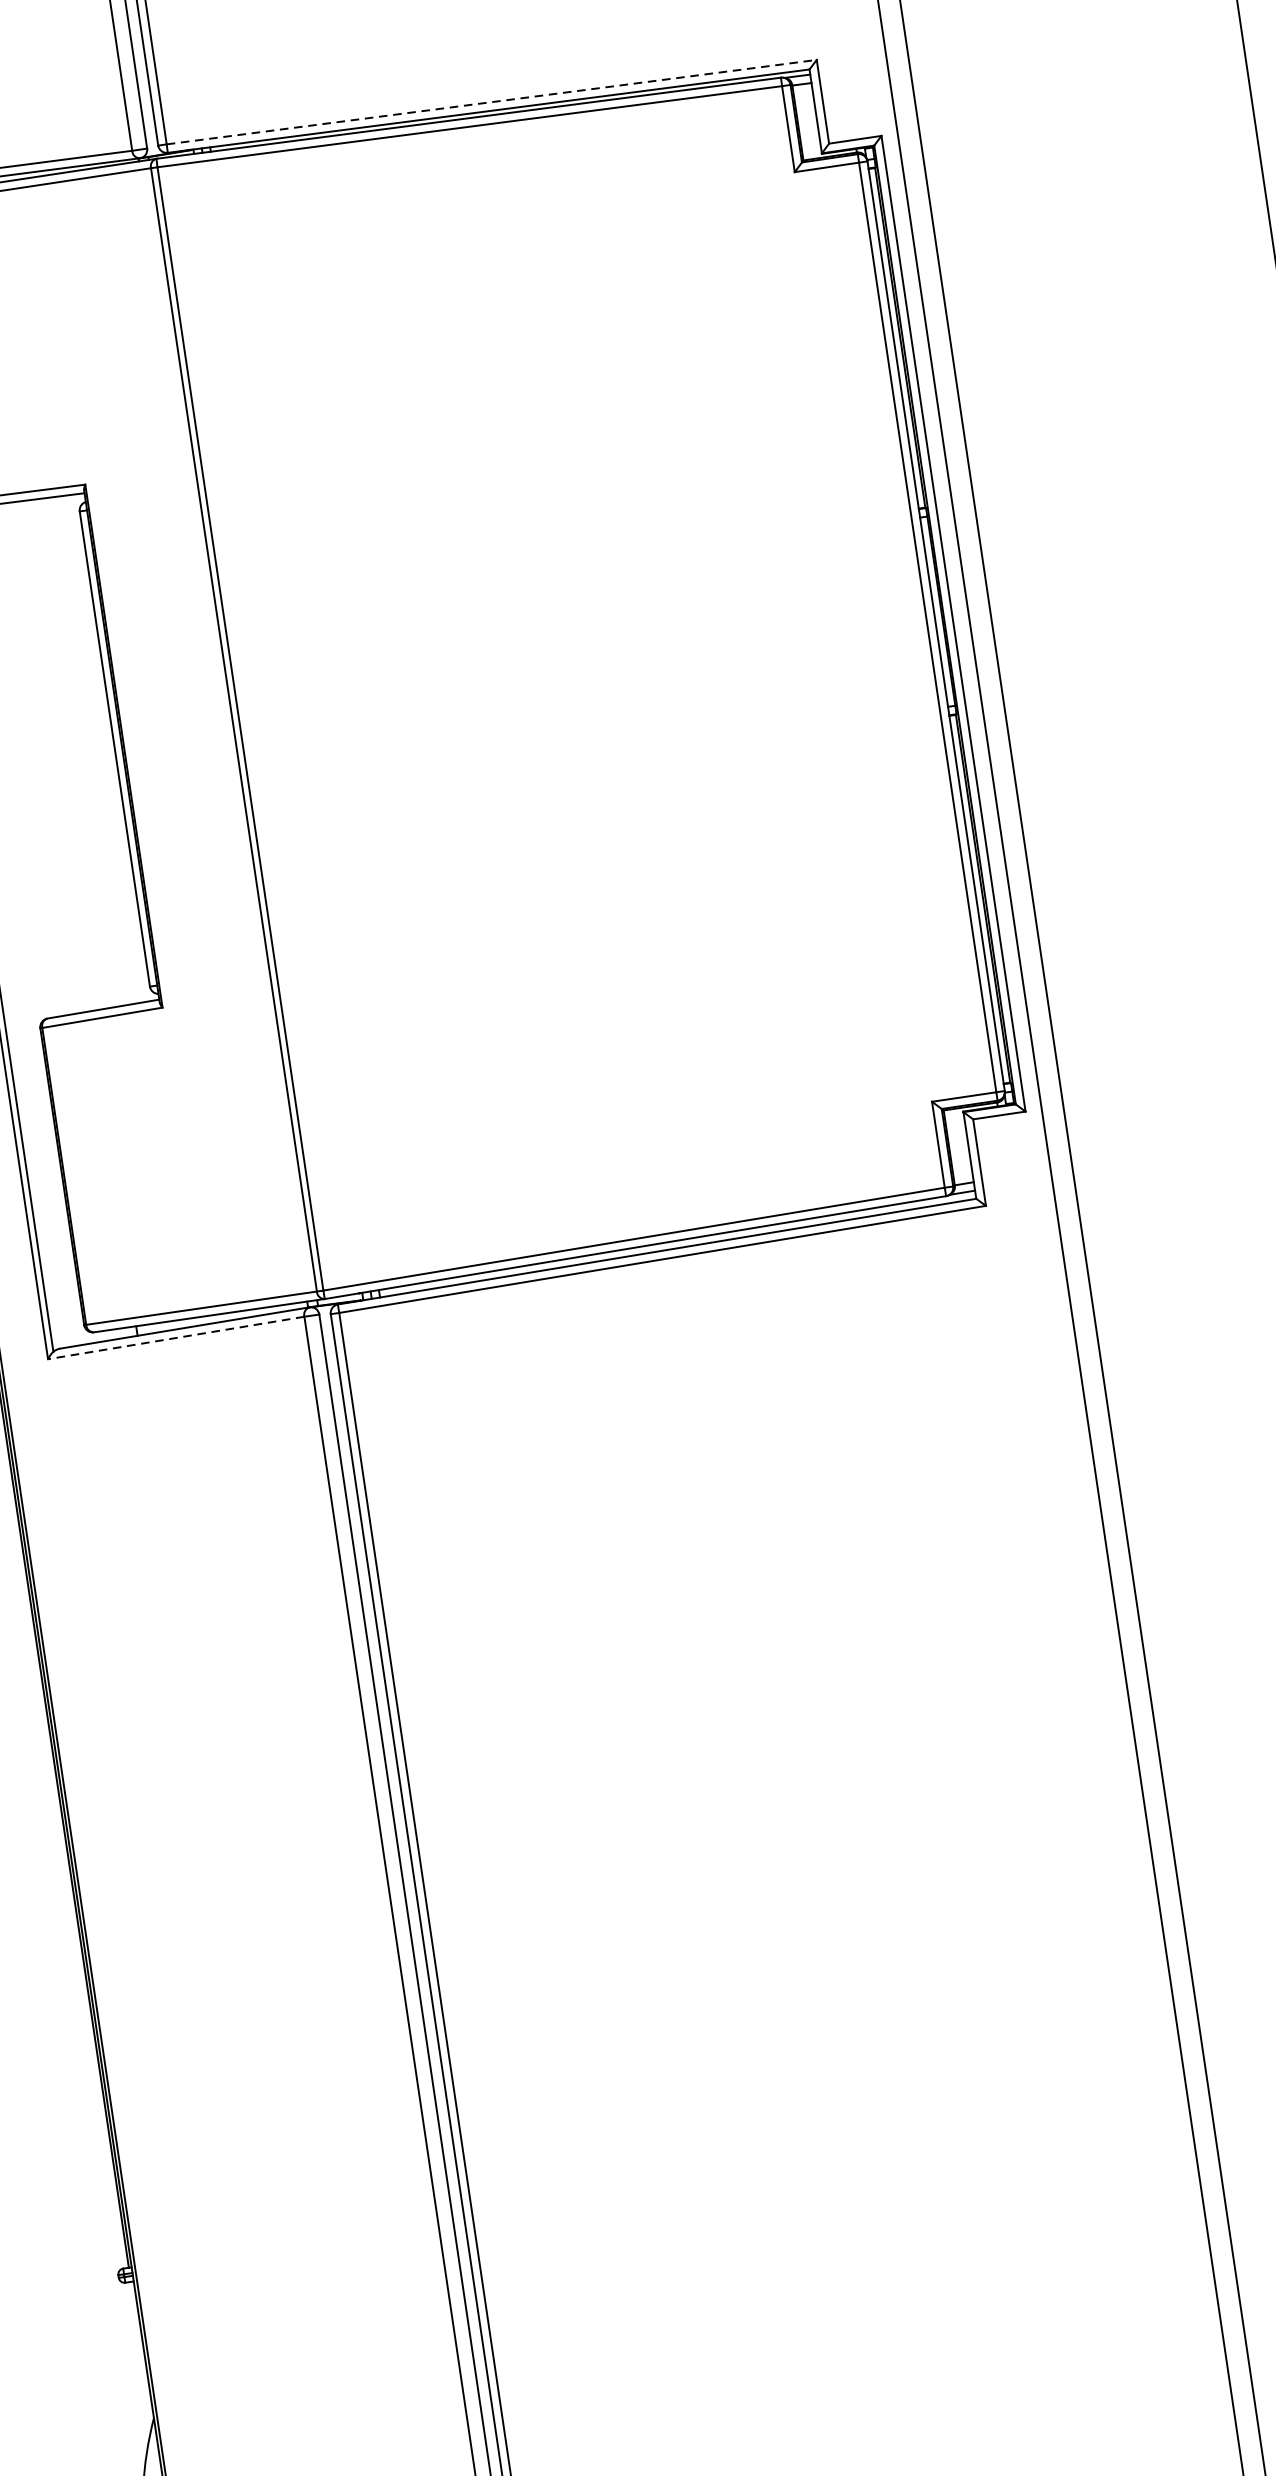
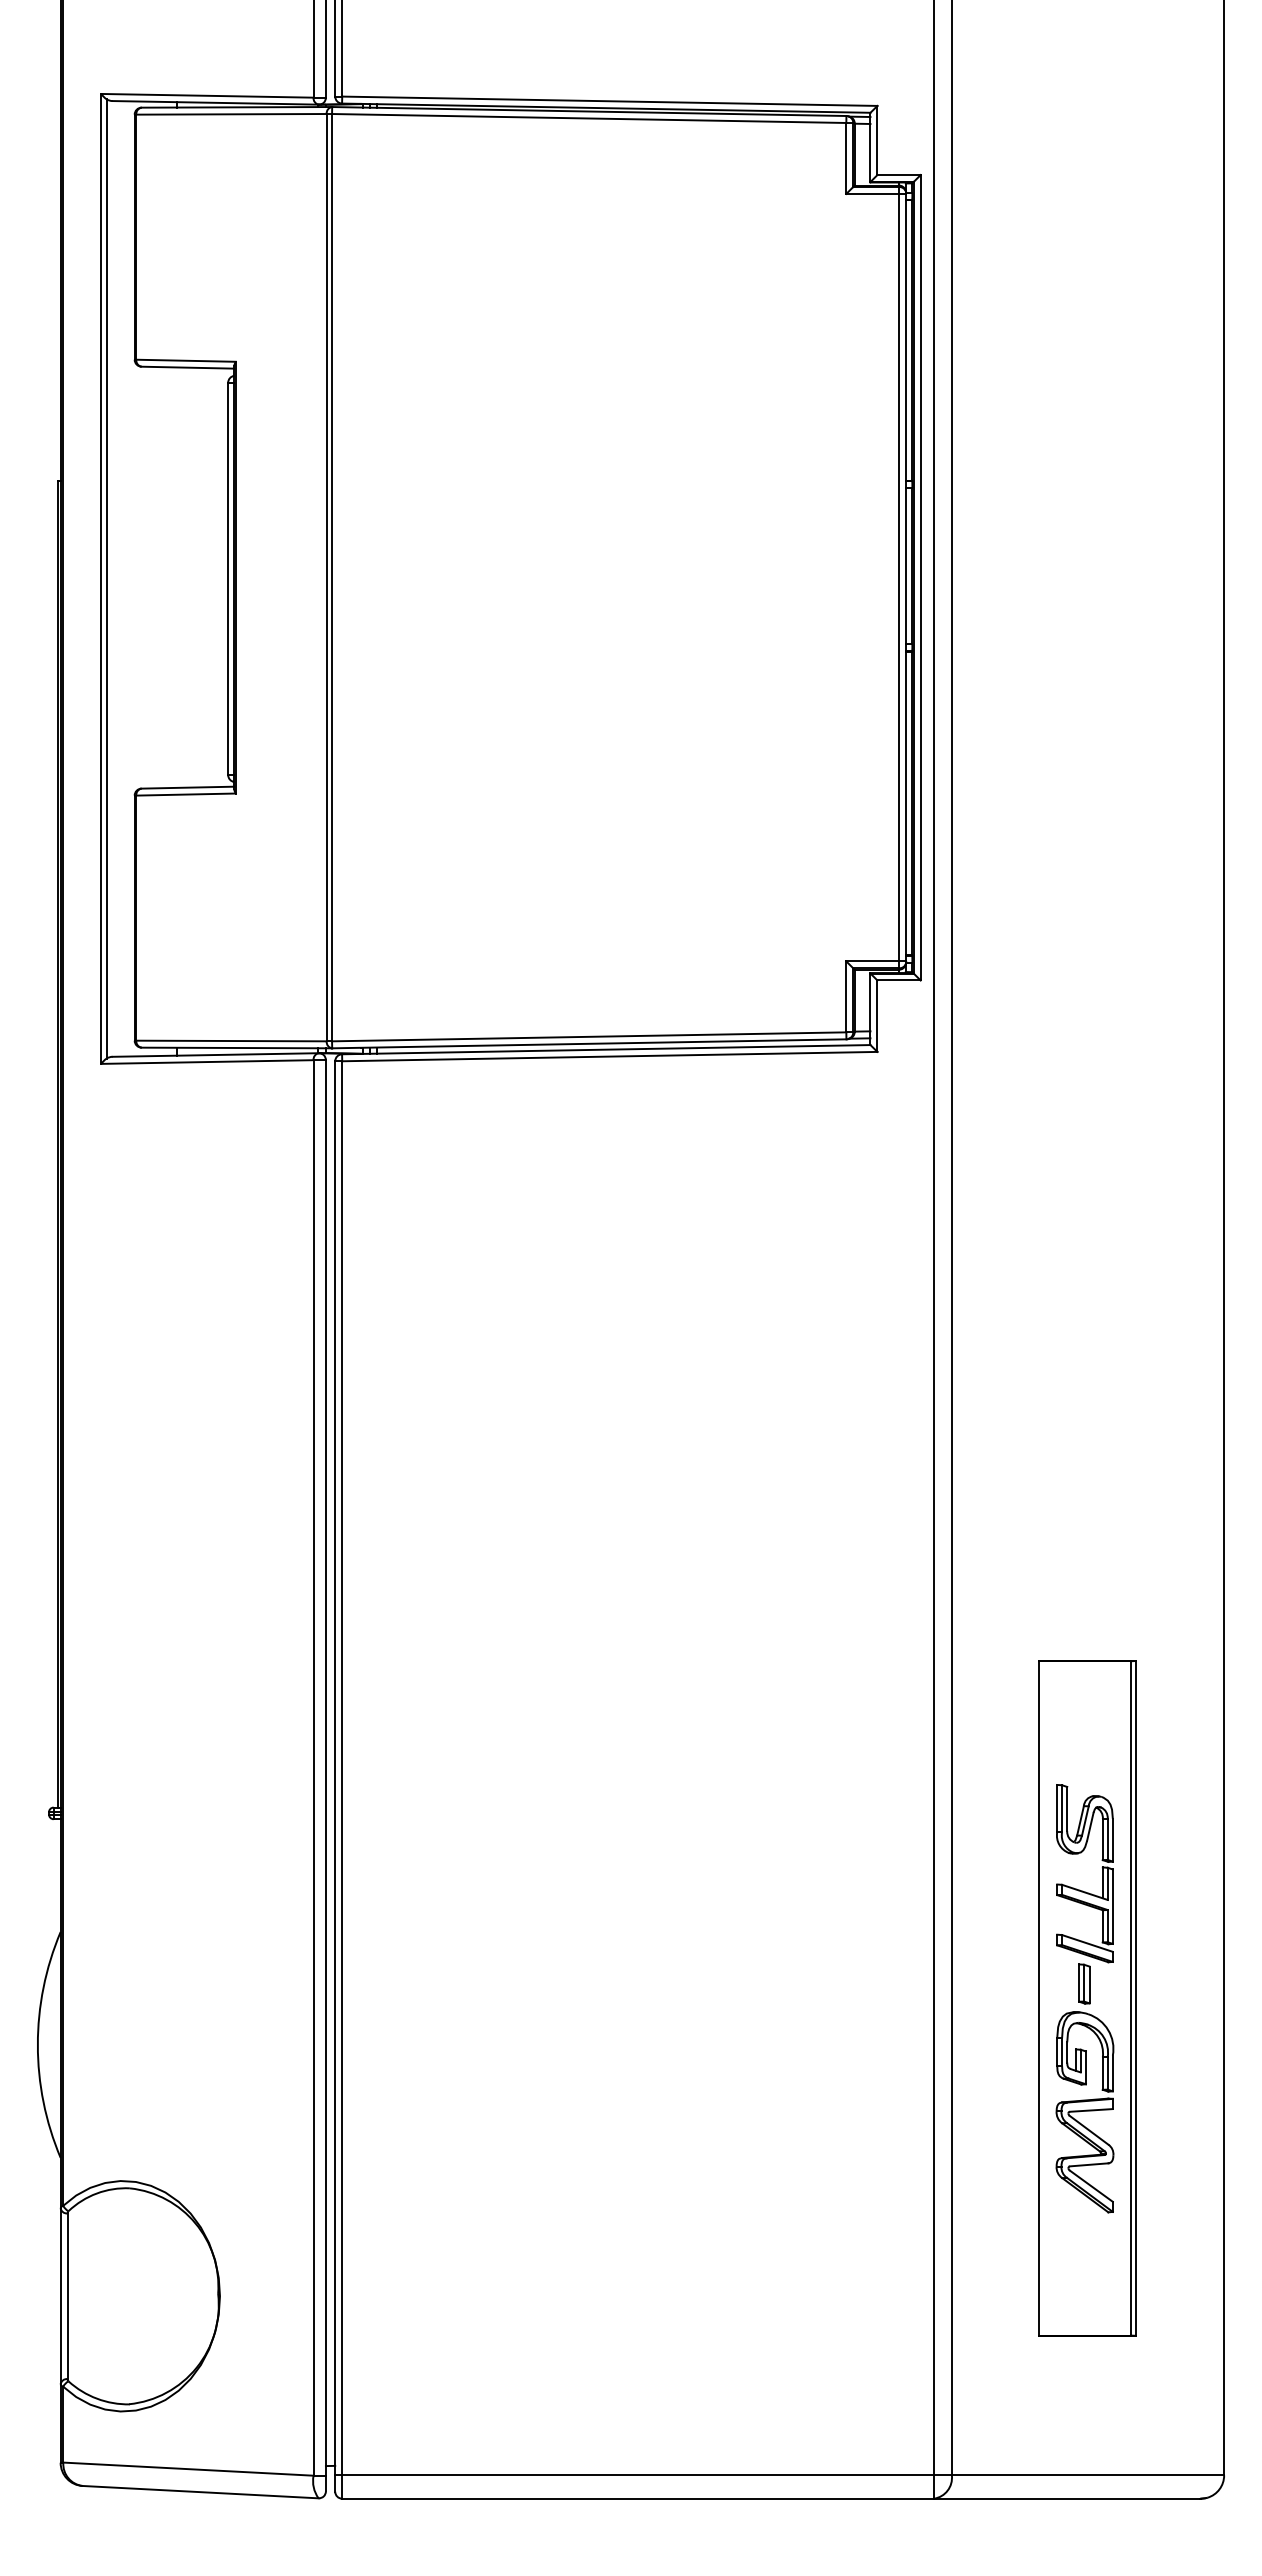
line: (491, 102) -> (609, 101), dashed -> solid
line: (176, 1338) -> (207, 1062), dashed -> solid

